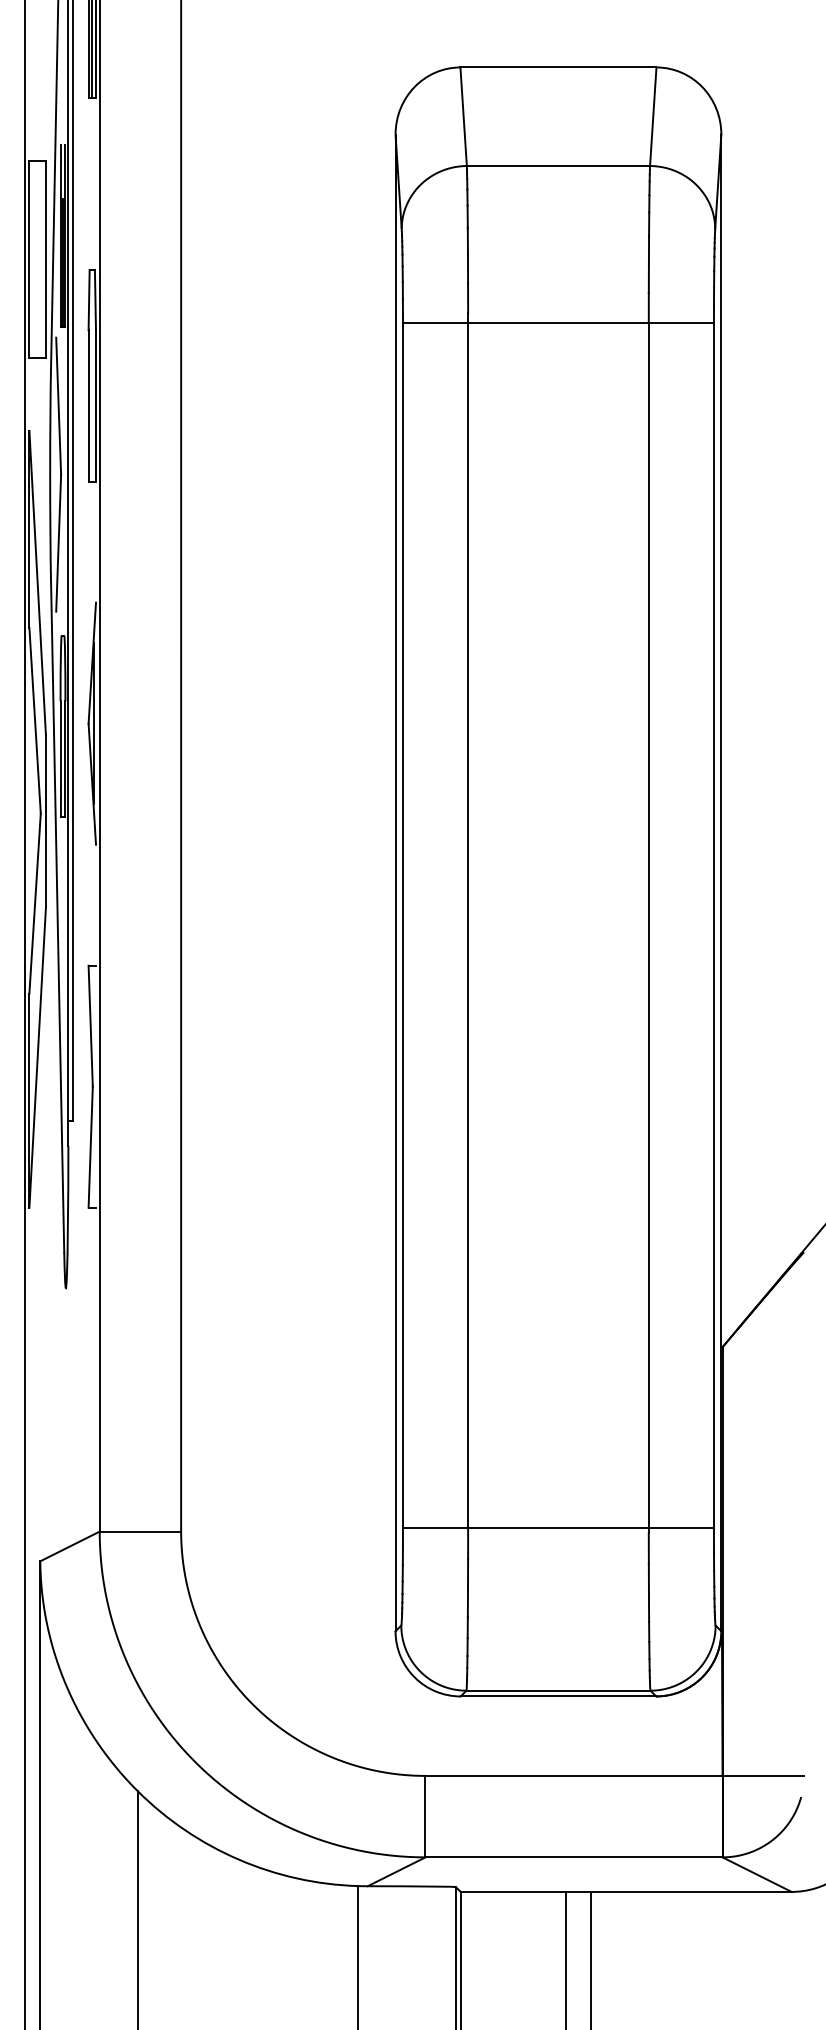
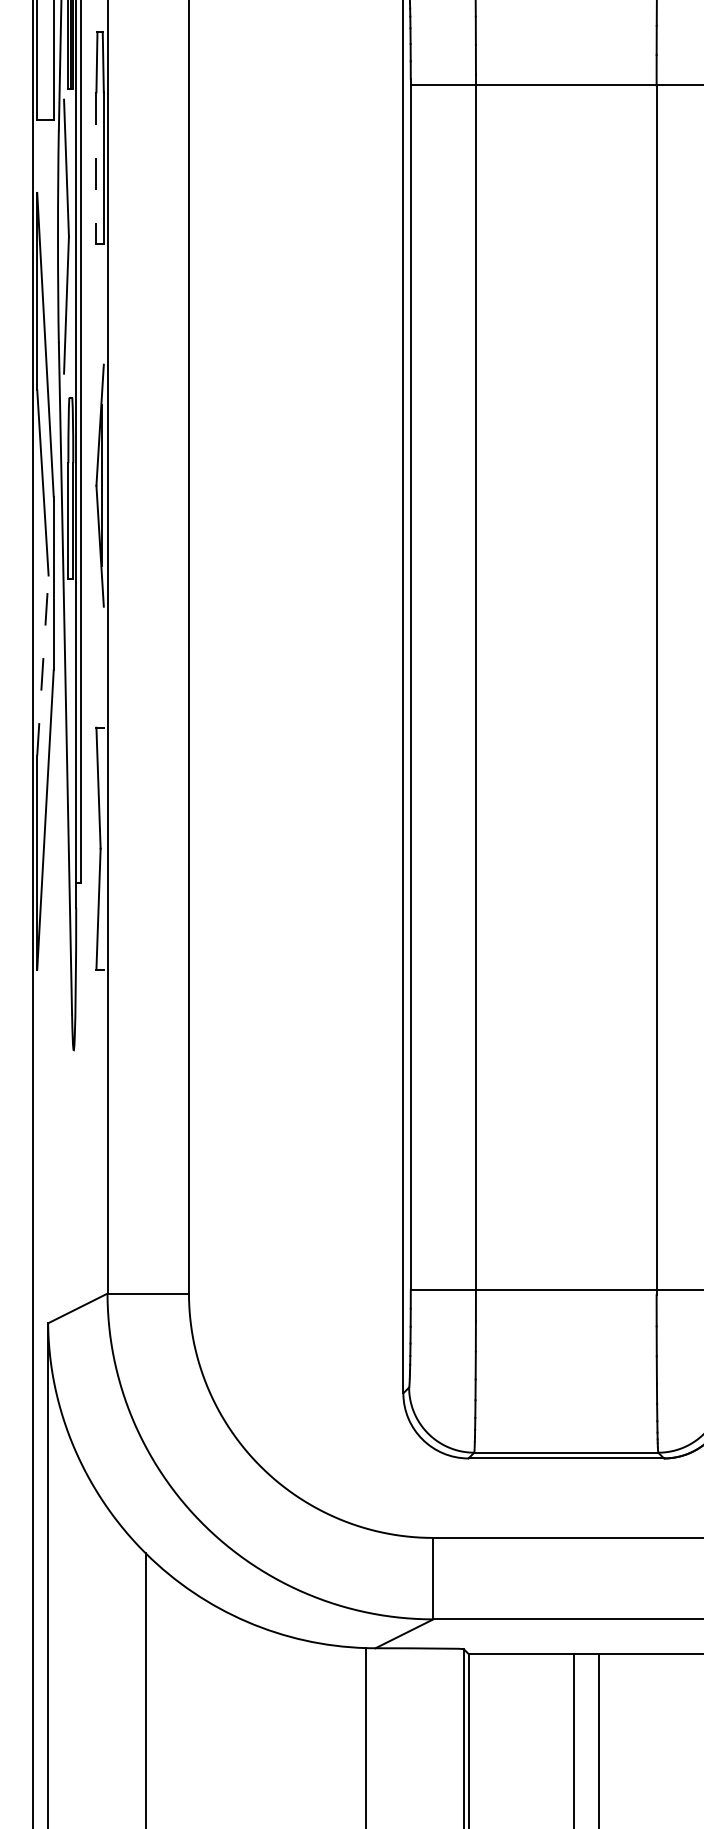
line: (88, 406) -> (96, 168), solid -> dashed
line: (35, 903) -> (43, 665), solid -> dashed

